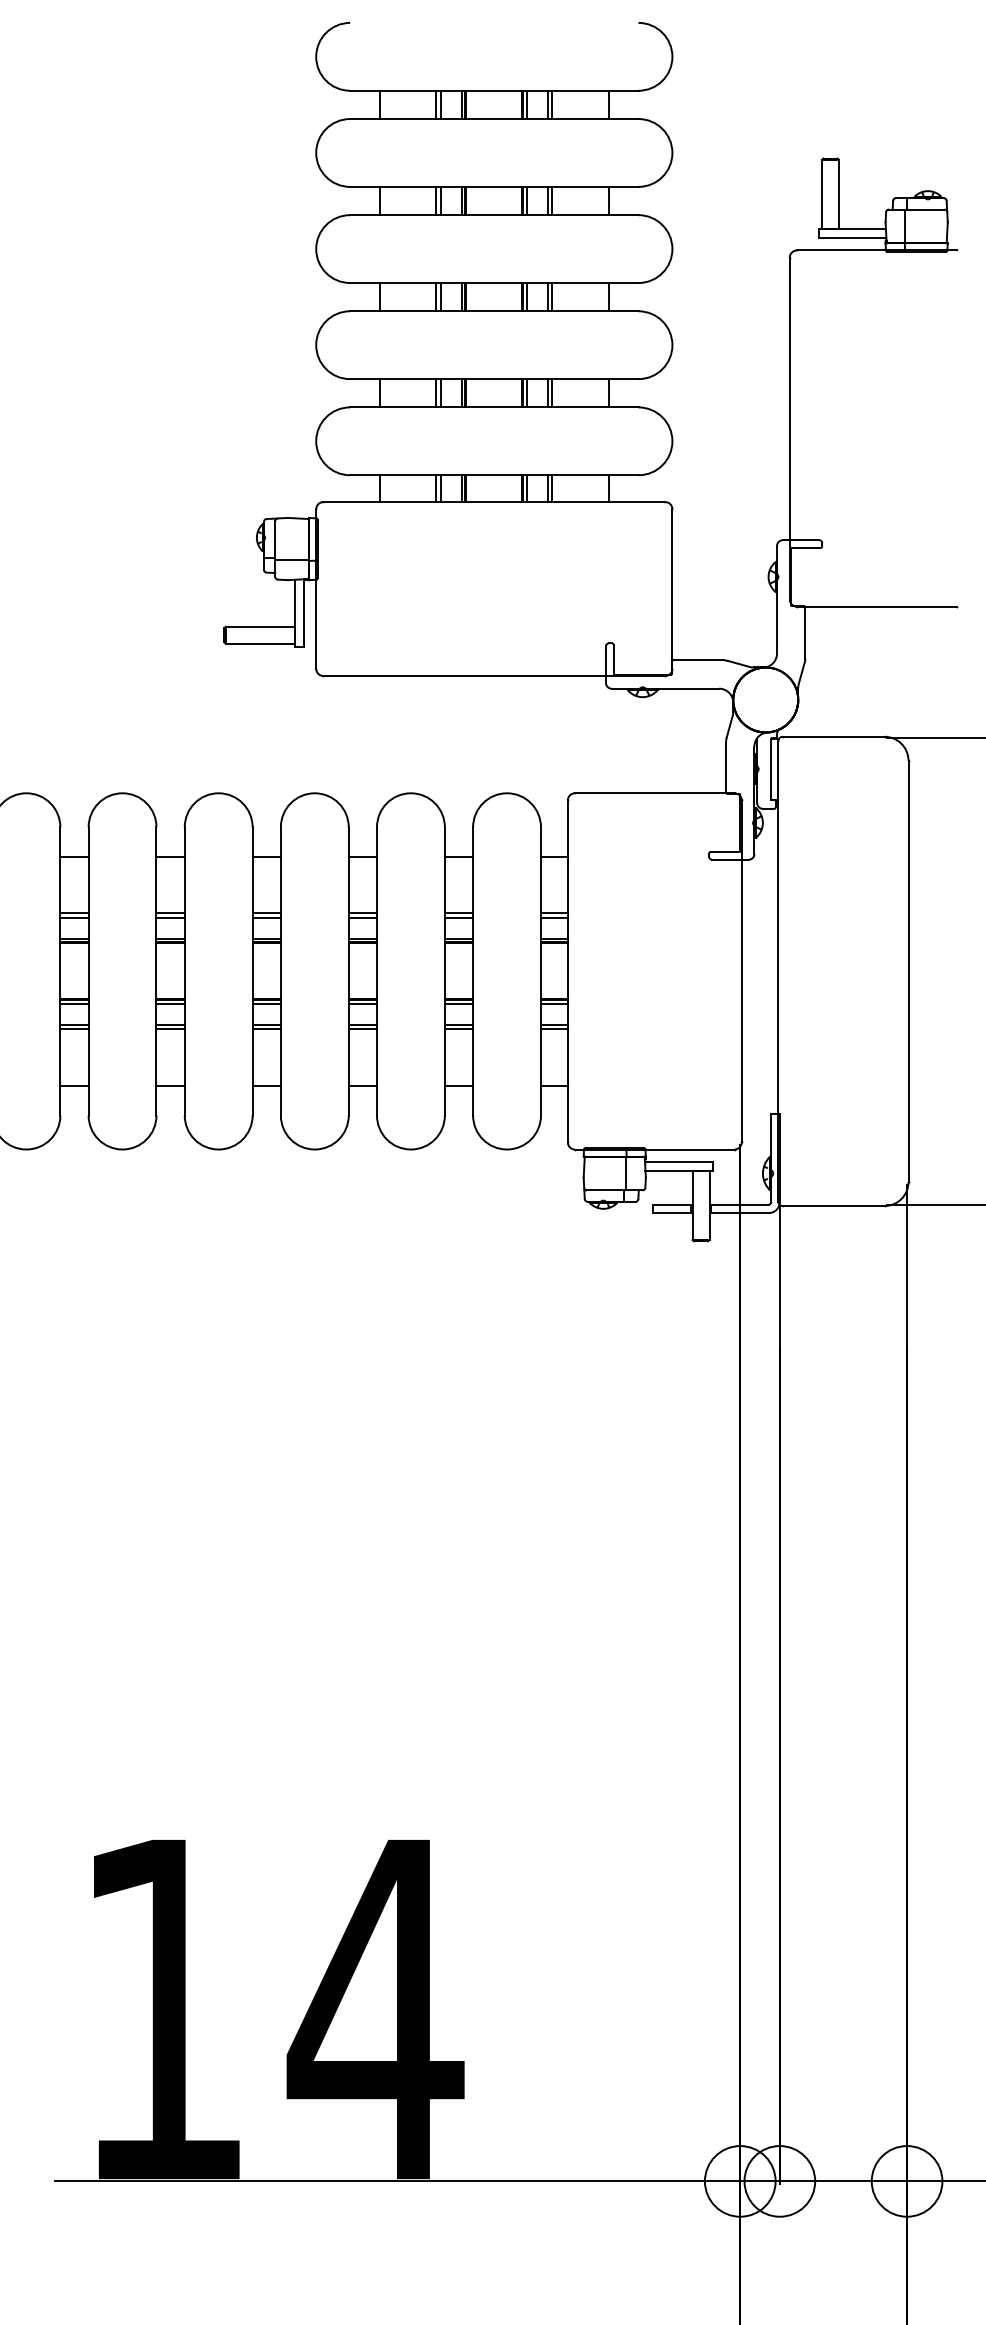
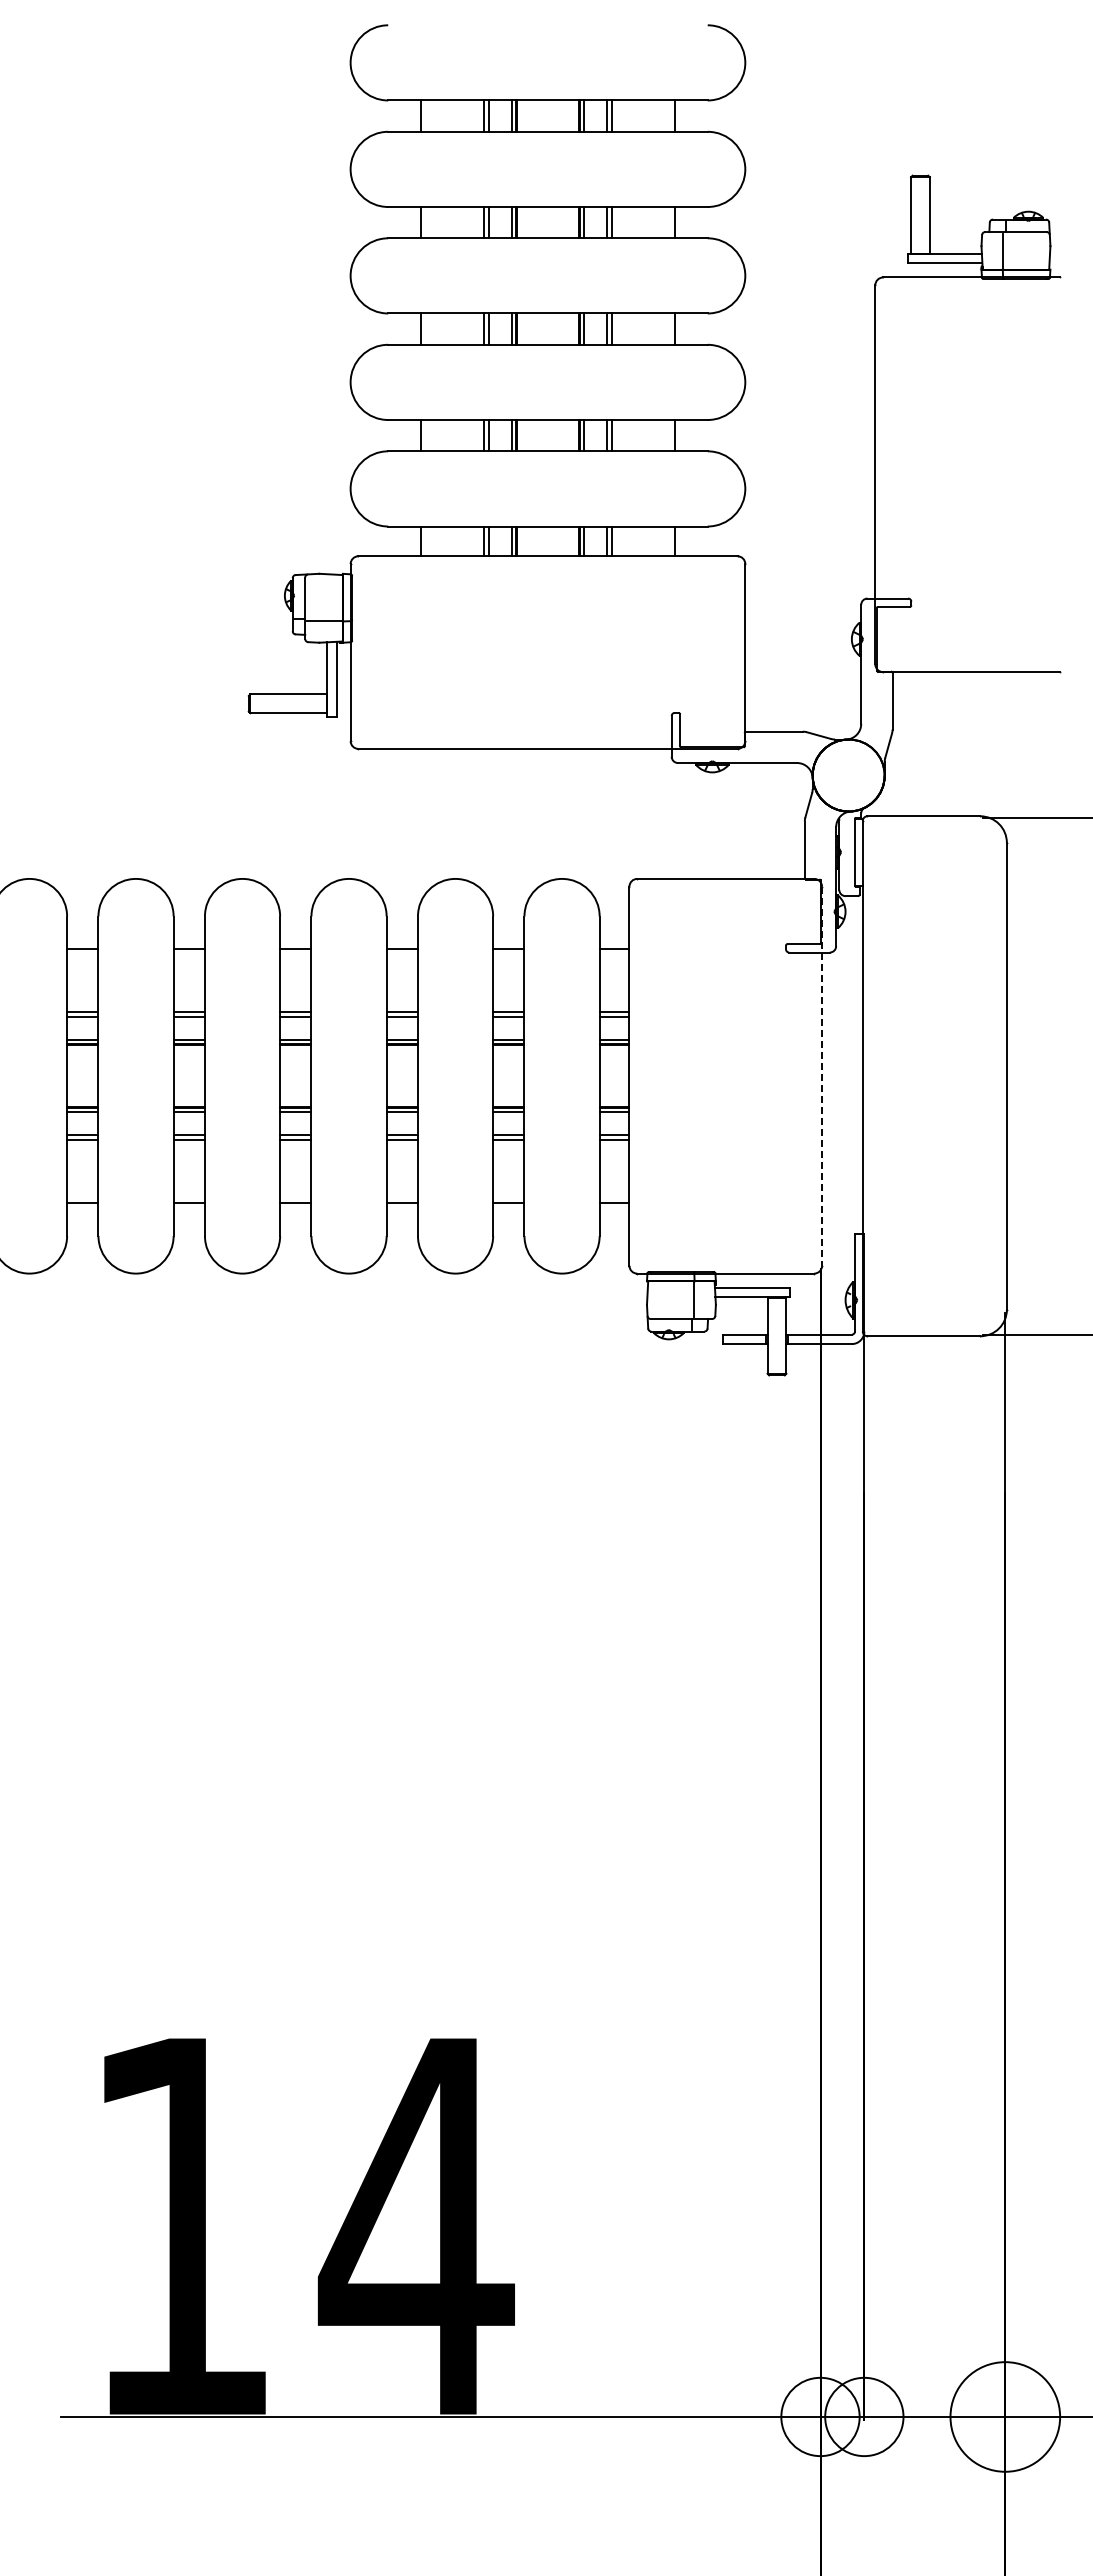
line: (742, 971) -> (822, 1076), solid -> dashed
circle: (907, 2180) -> (1005, 2416), size x1.4

